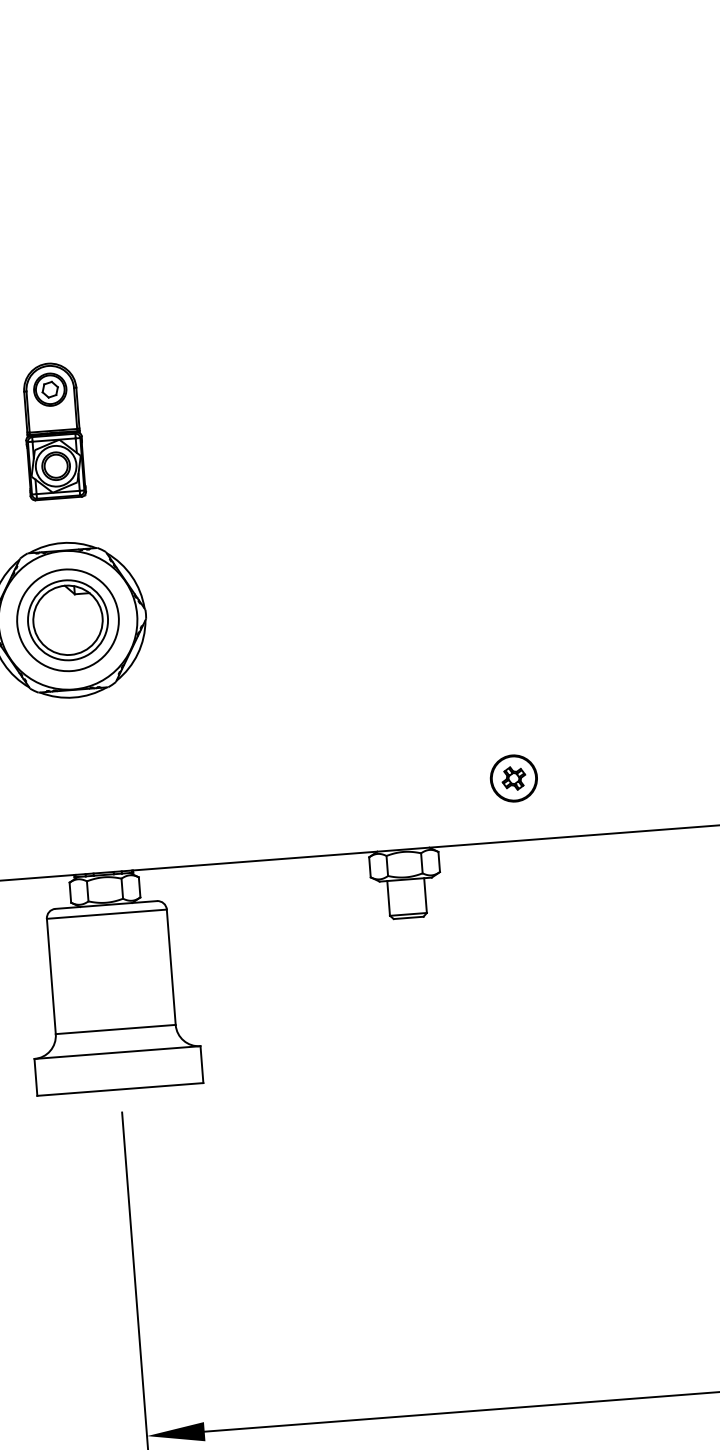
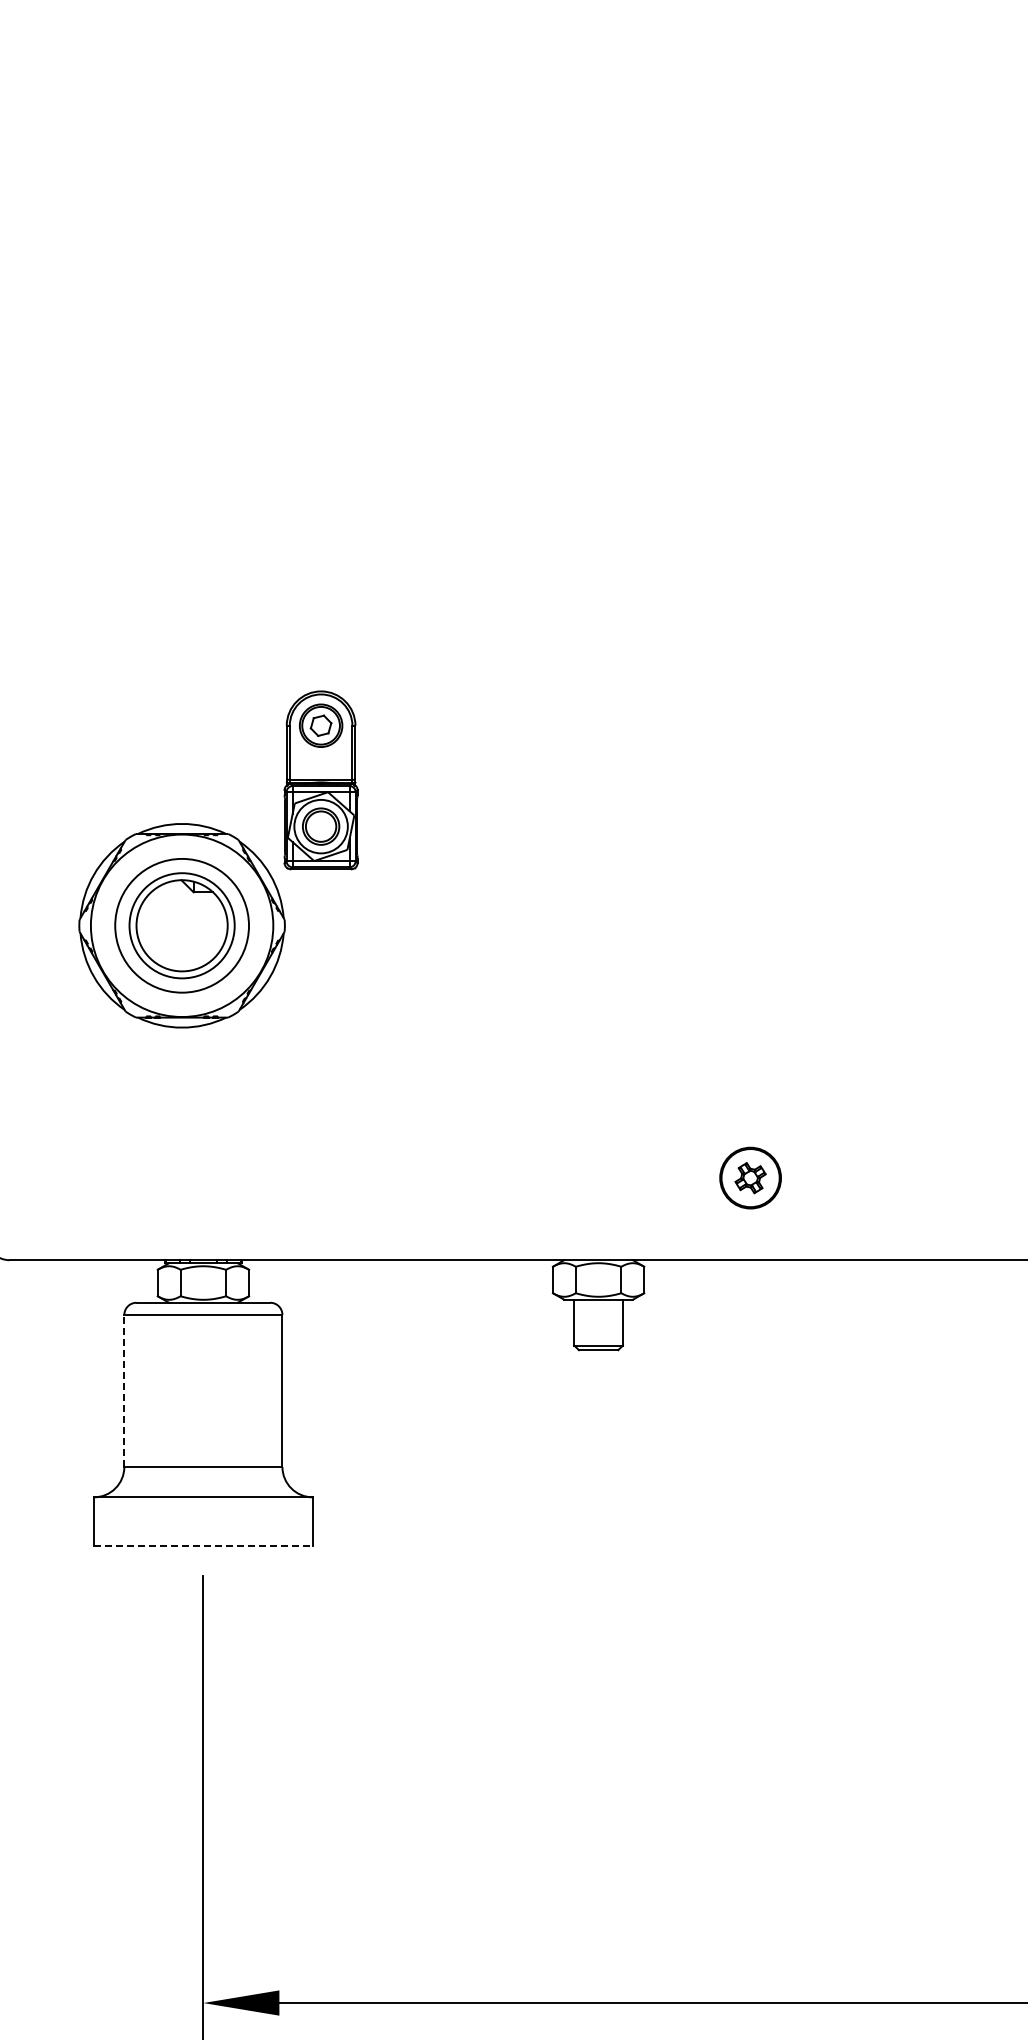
part: (53, 431) -> (320, 780), moved
line: (51, 976) -> (124, 1390), solid -> dashed
line: (120, 1089) -> (203, 1545), solid -> dashed

